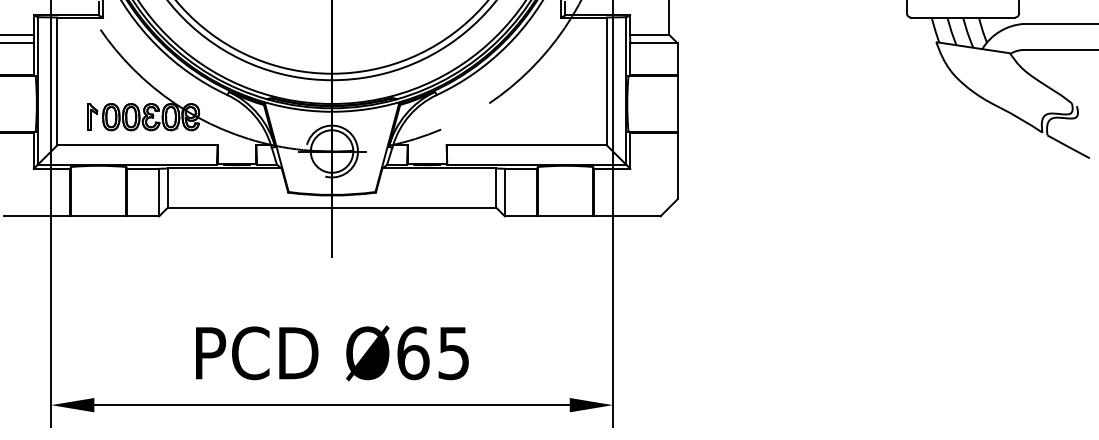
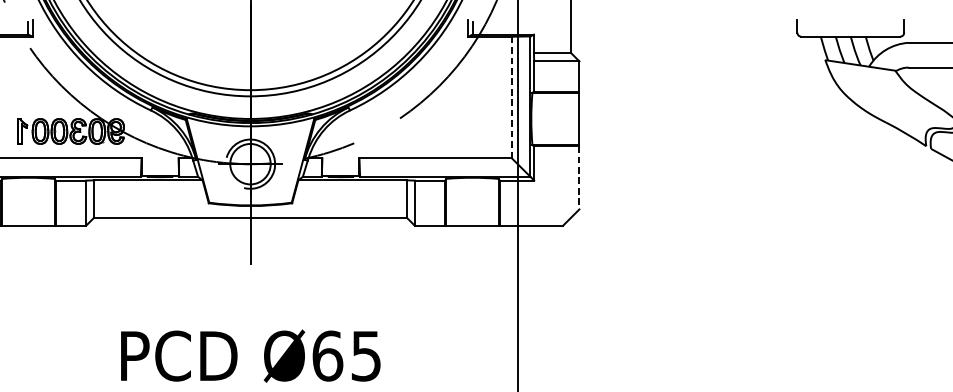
line: (606, 81) -> (511, 97), solid -> dashed
line: (677, 166) -> (579, 178), solid -> dashed

